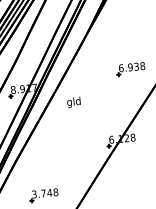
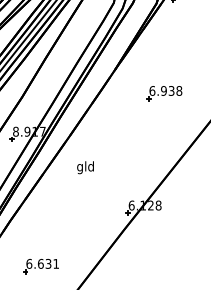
part: (131, 69) -> (164, 93), moved
text: (73, 102) -> (85, 167), moved
text: (44, 193) -> (42, 263), 3.748 -> 6.631

